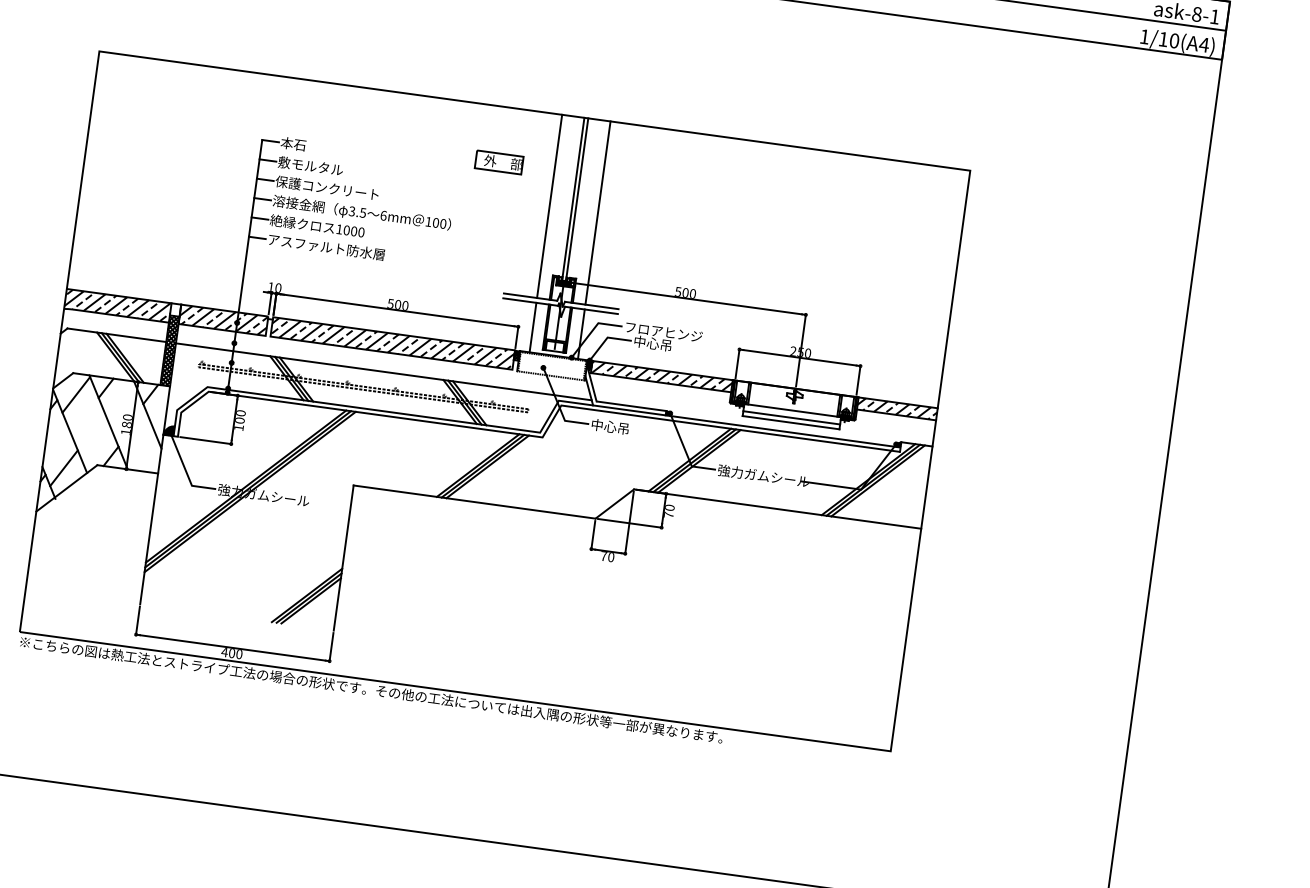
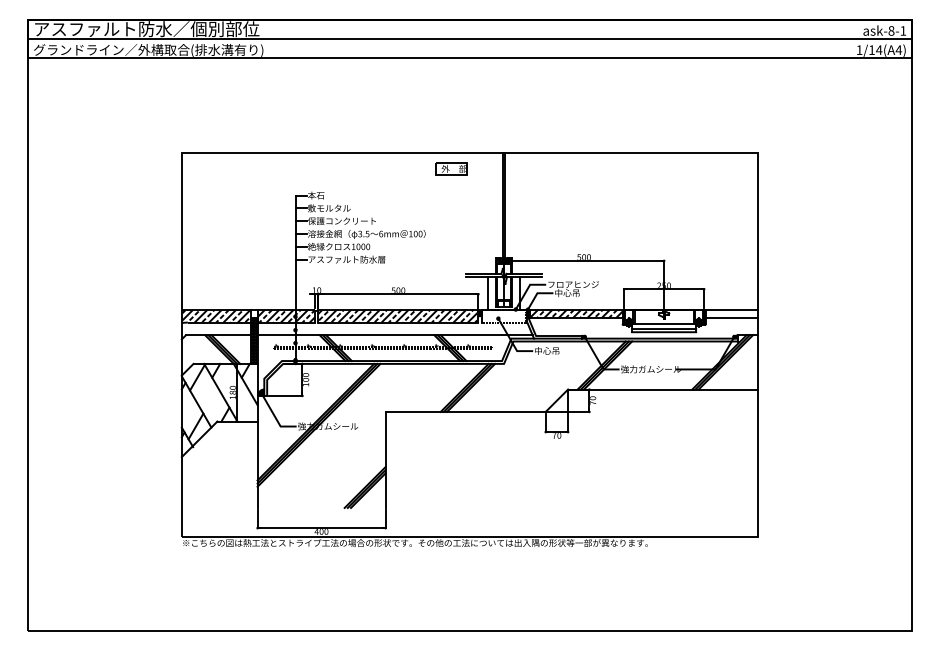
text: (1174, 41) -> (879, 50), 1/10(A4) -> 1/14(A4)
part: (499, 161) -> (451, 168), moved
line: (550, 205) -> (488, 212), removed
line: (598, 212) -> (520, 212), removed
hatch: (896, 408) -> (731, 313), removed

